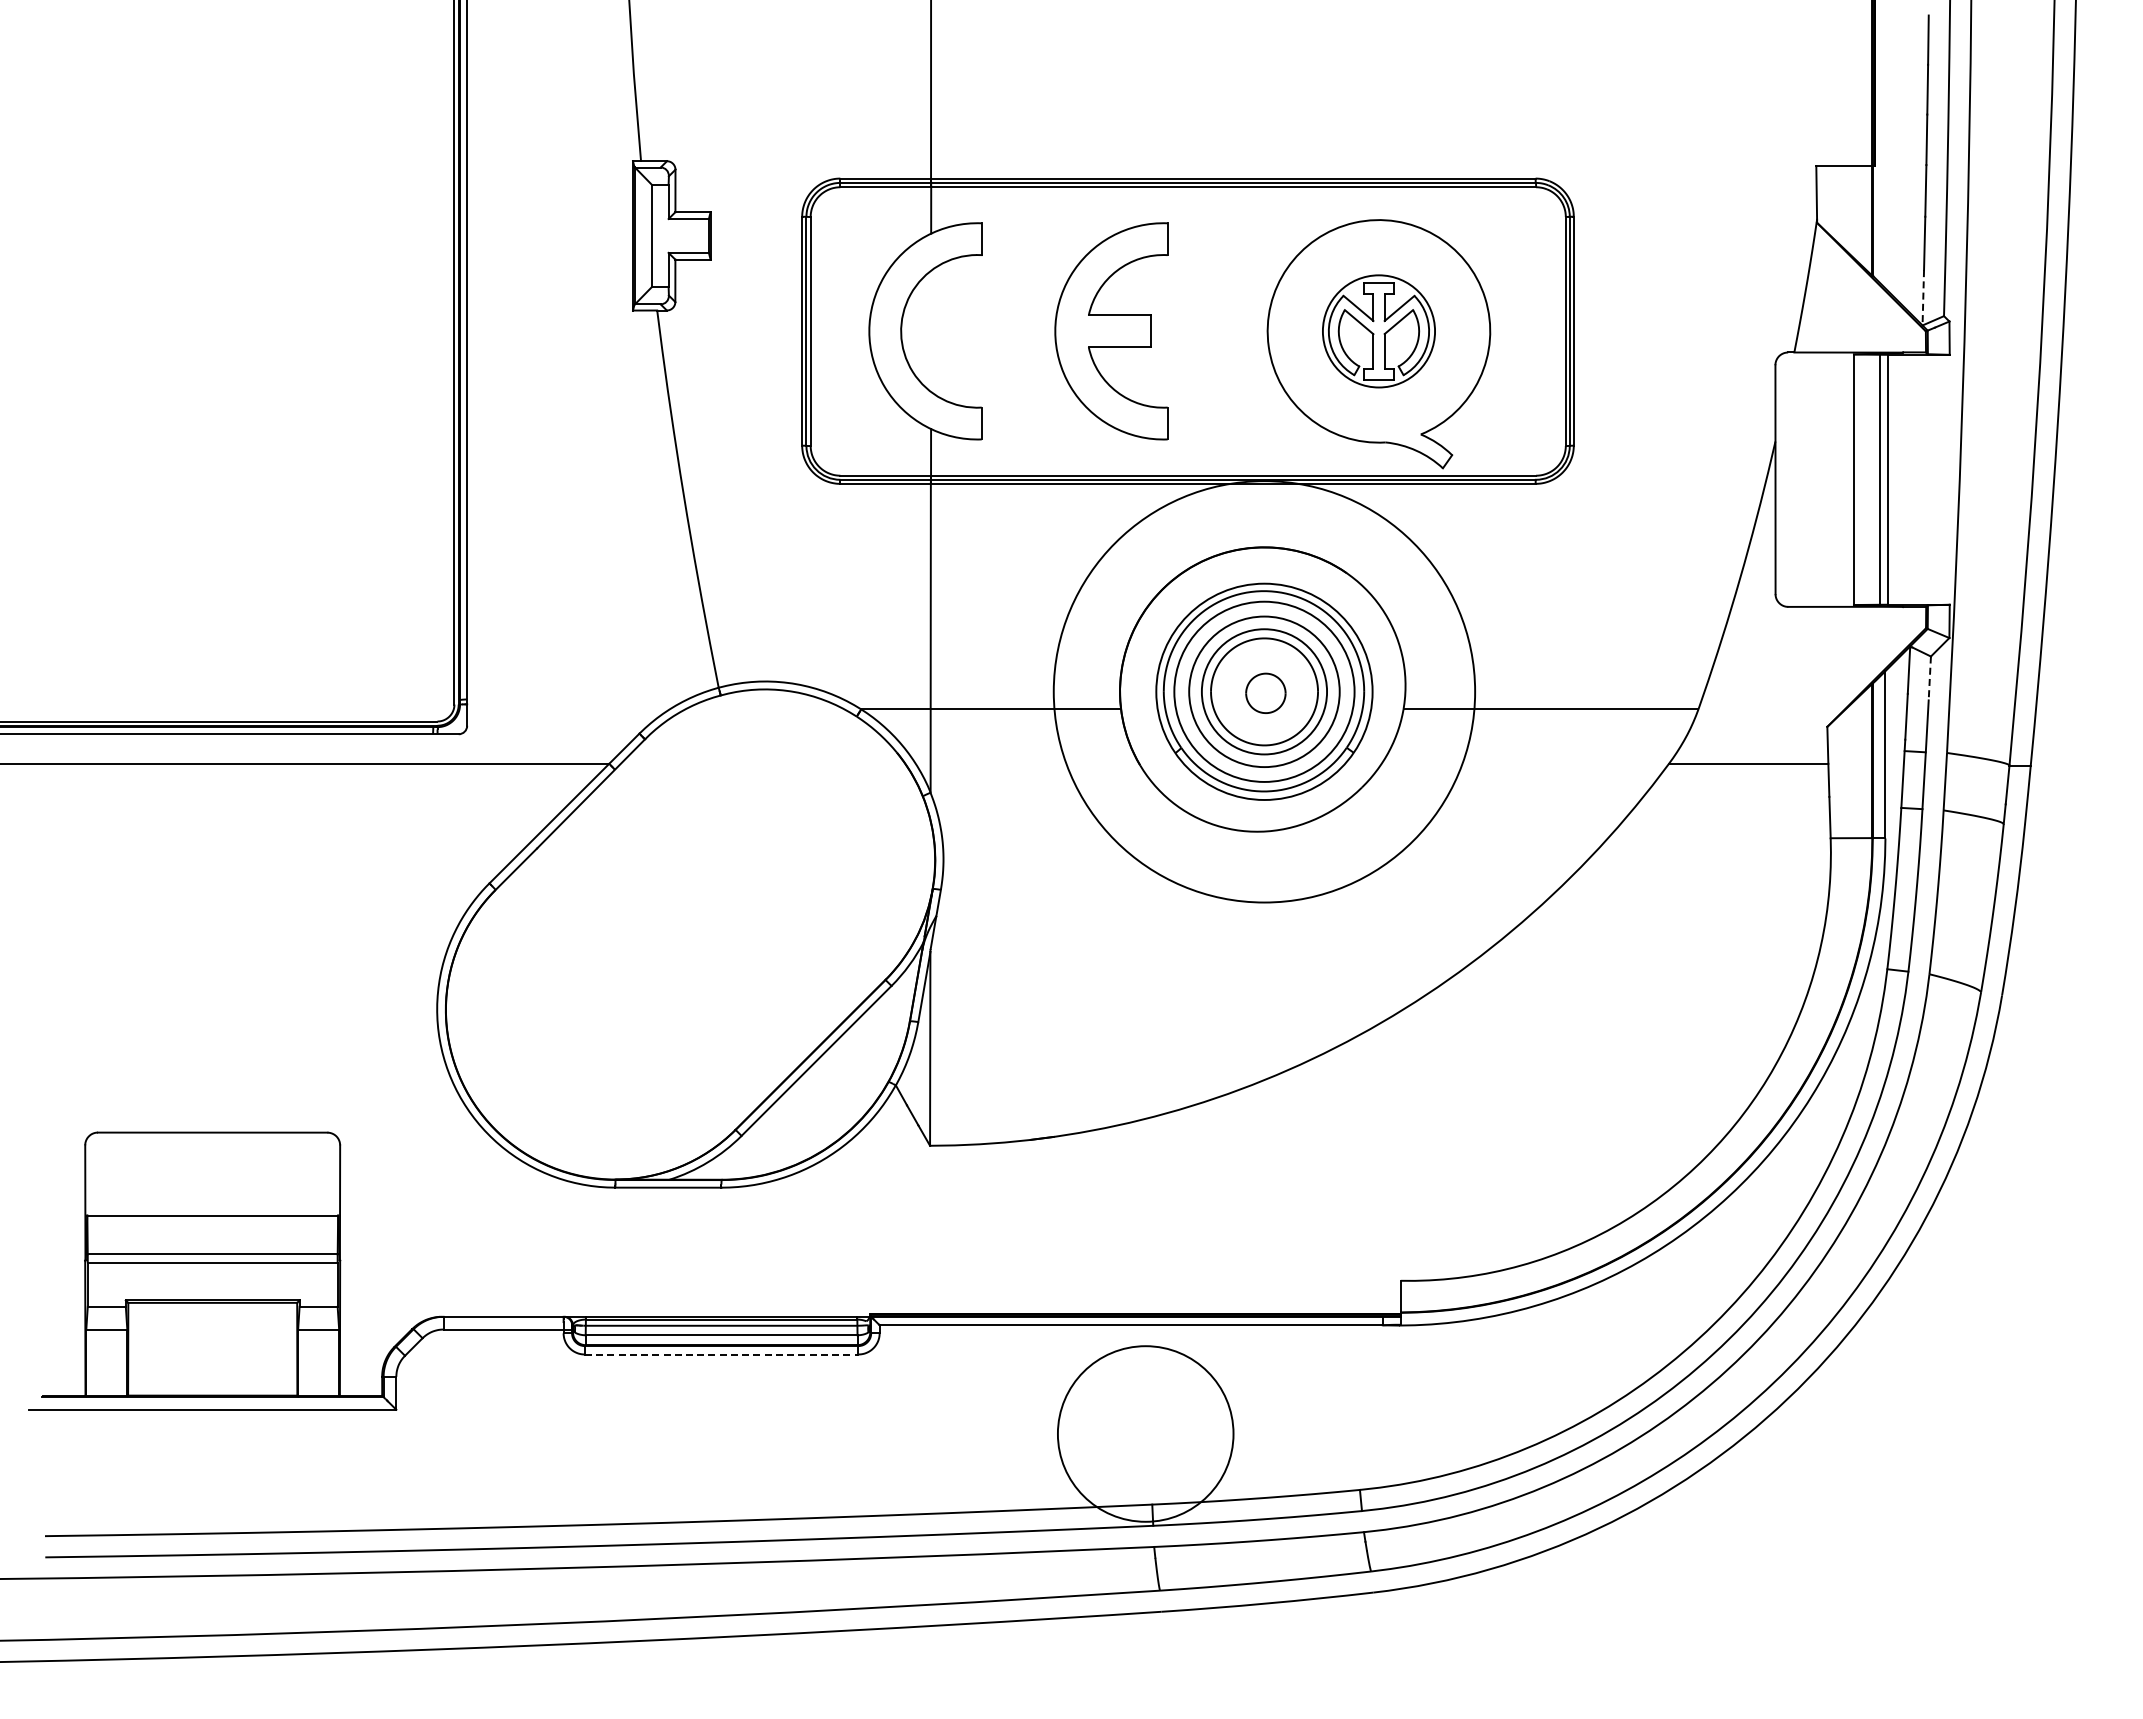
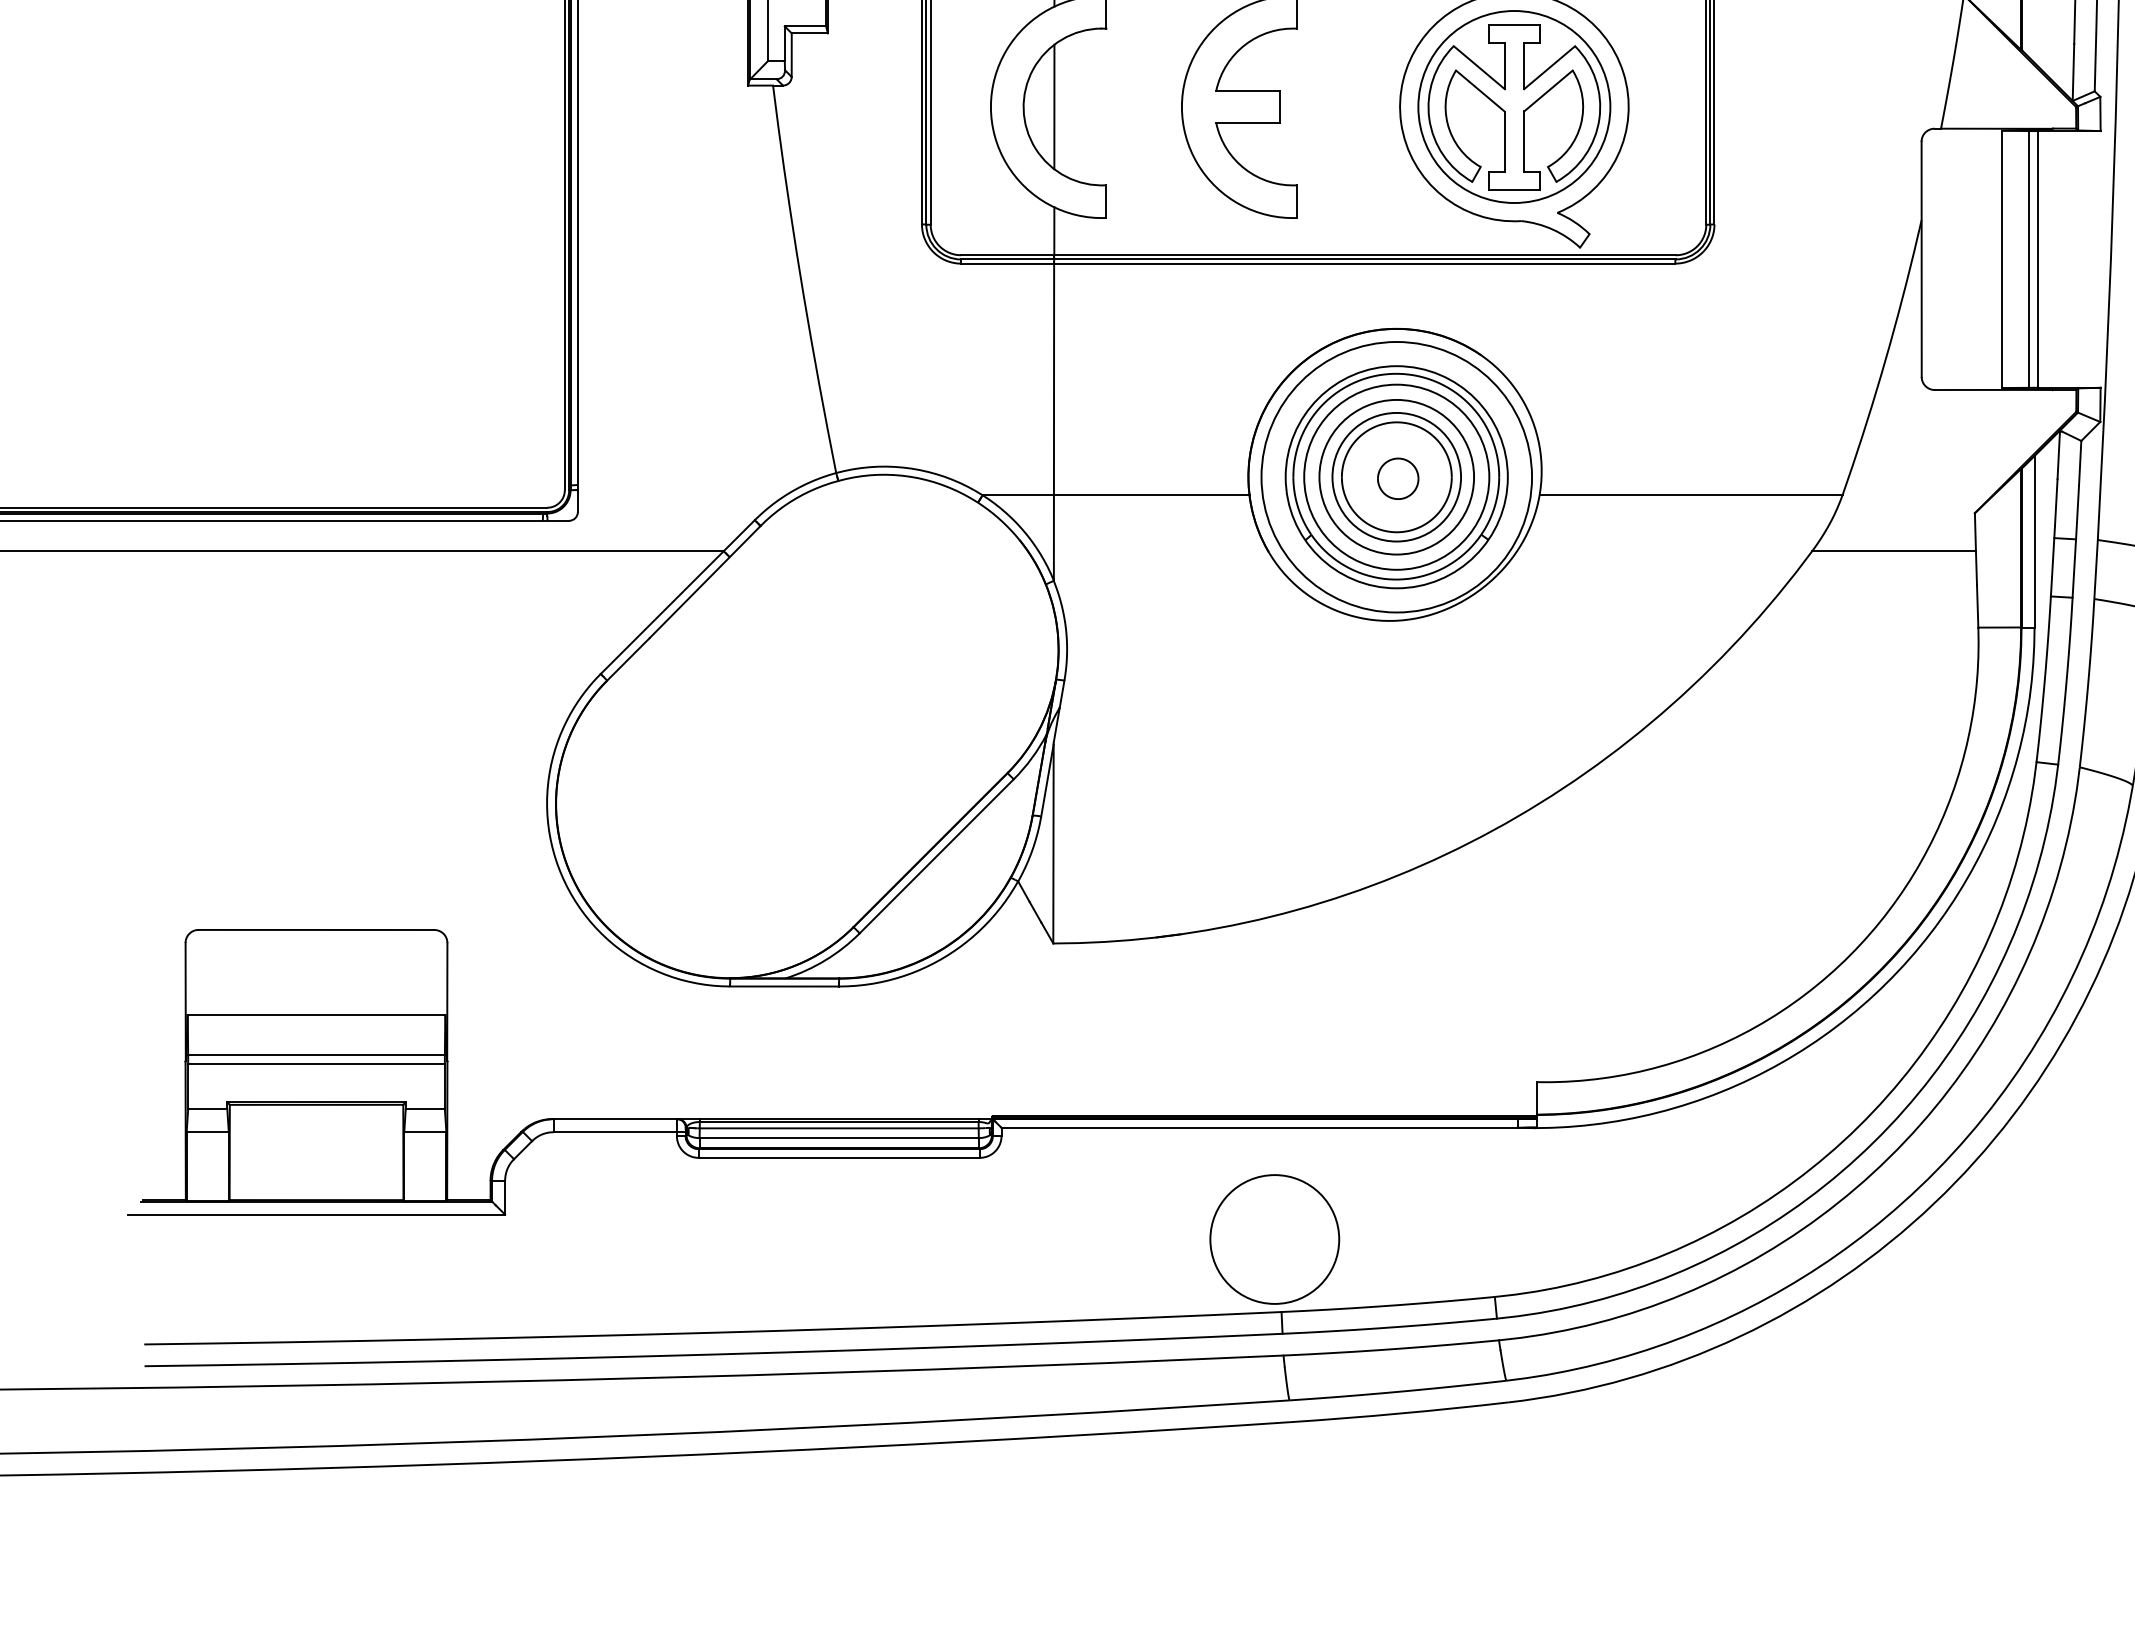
line: (1923, 297) -> (2073, 72), dashed -> solid
line: (931, 330) -> (1054, 106), added
part: (1378, 331) -> (1513, 107), size x1.67
line: (1929, 678) -> (2079, 463), dashed -> solid
circle: (1264, 691) -> (1396, 476), size x0.62
line: (721, 1354) -> (839, 1157), dashed -> solid
circle: (1145, 1433) -> (1274, 1239), size x0.71

